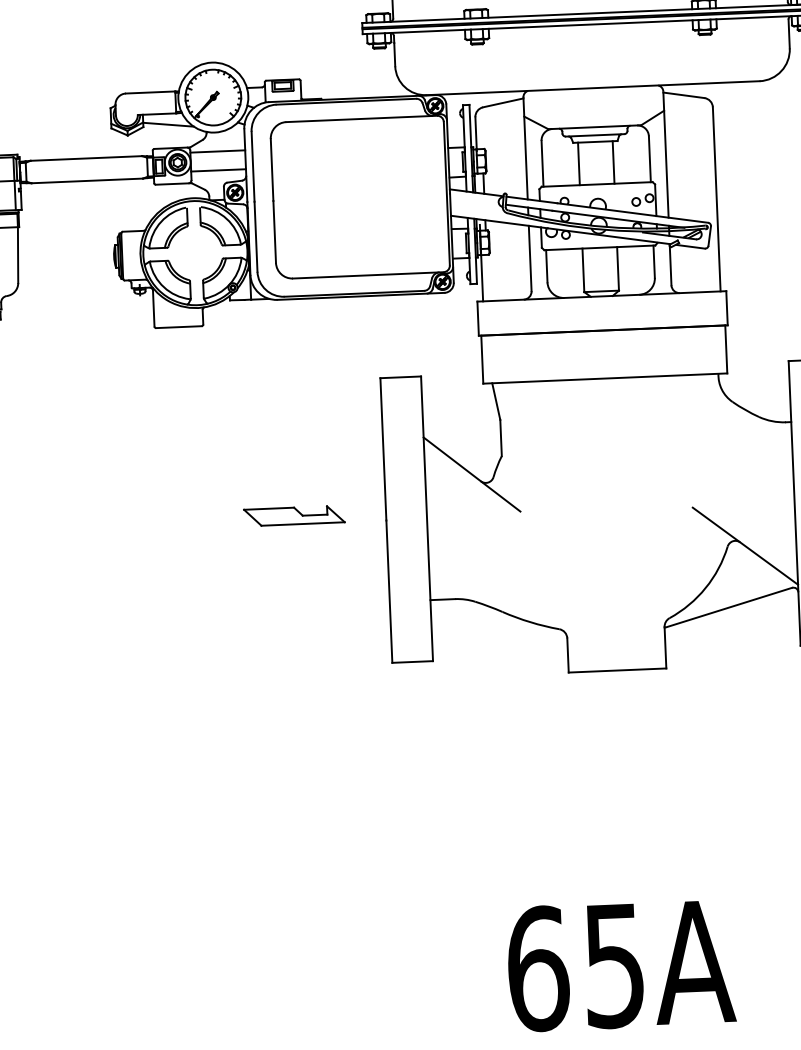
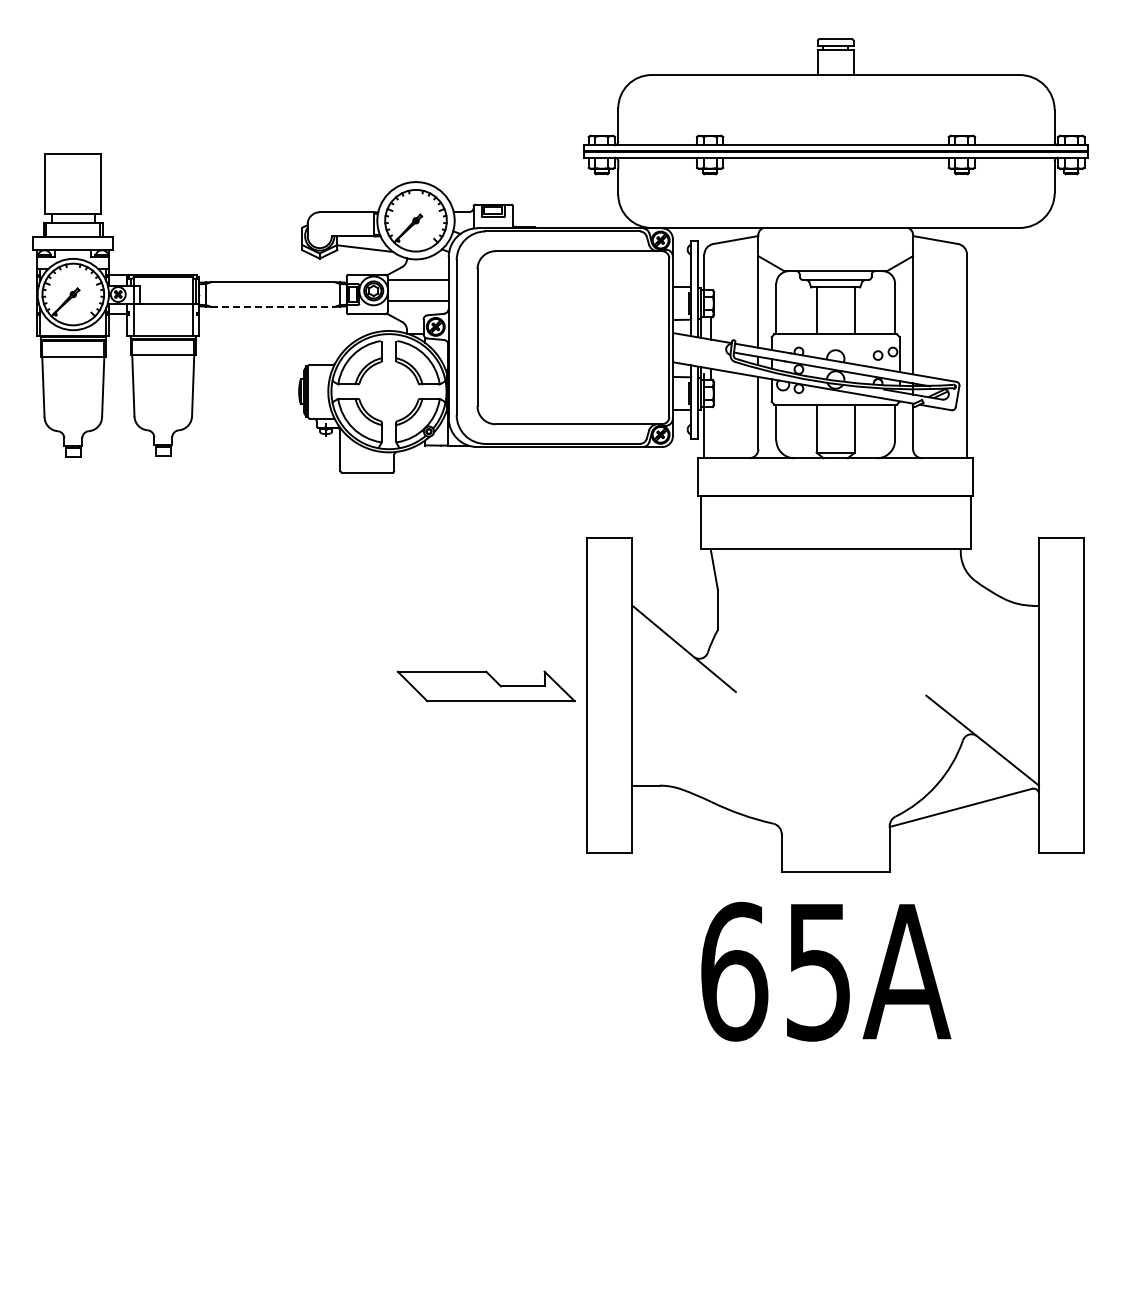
line: (87, 180) -> (273, 306), solid -> dashed
part: (293, 516) -> (485, 686), size x1.6
text: (621, 965) -> (826, 971), moved

